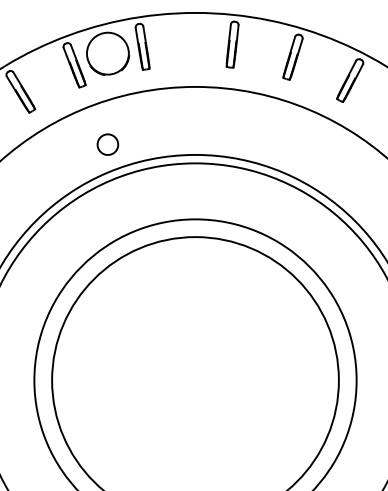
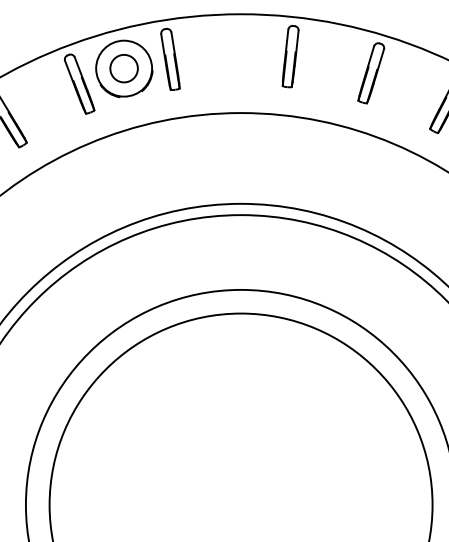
circle: (107, 144) -> (123, 68), moved

